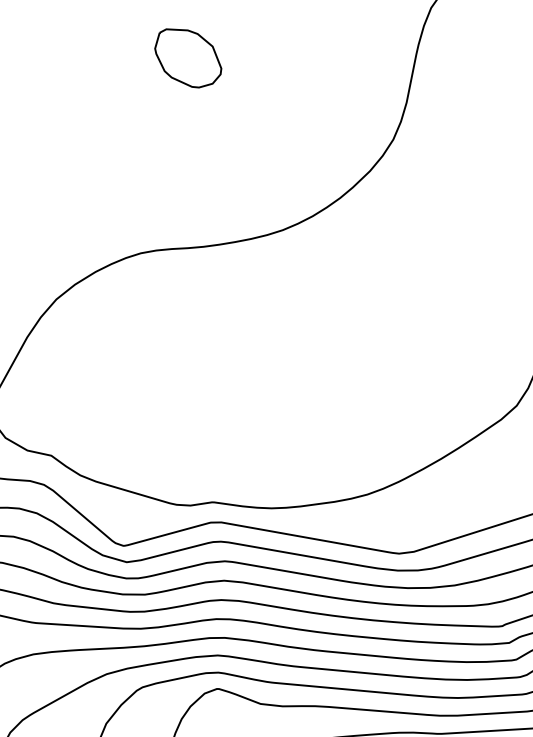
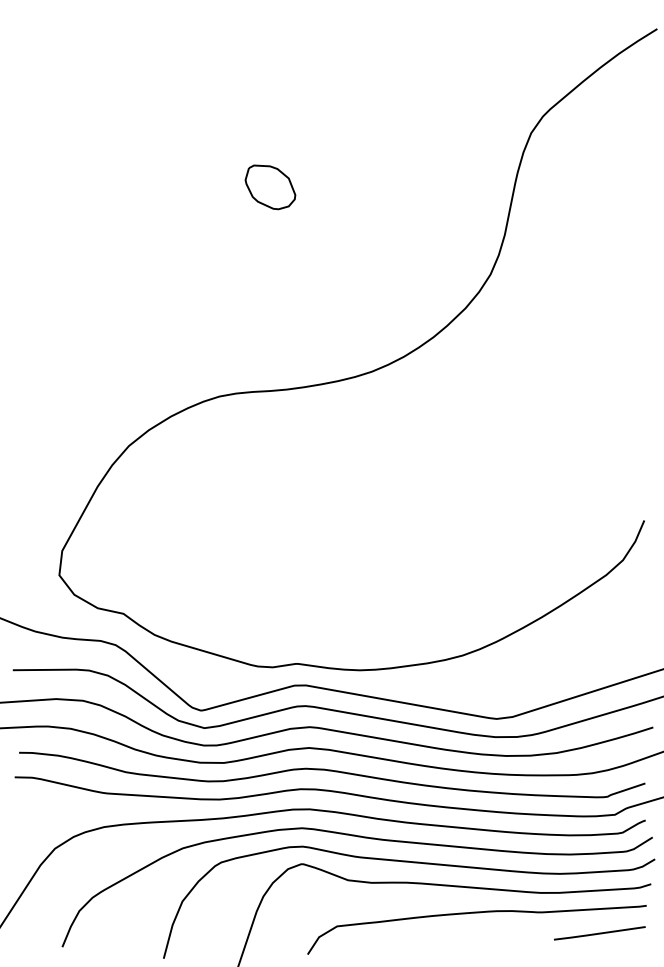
part: (188, 58) -> (270, 187), size x0.7

